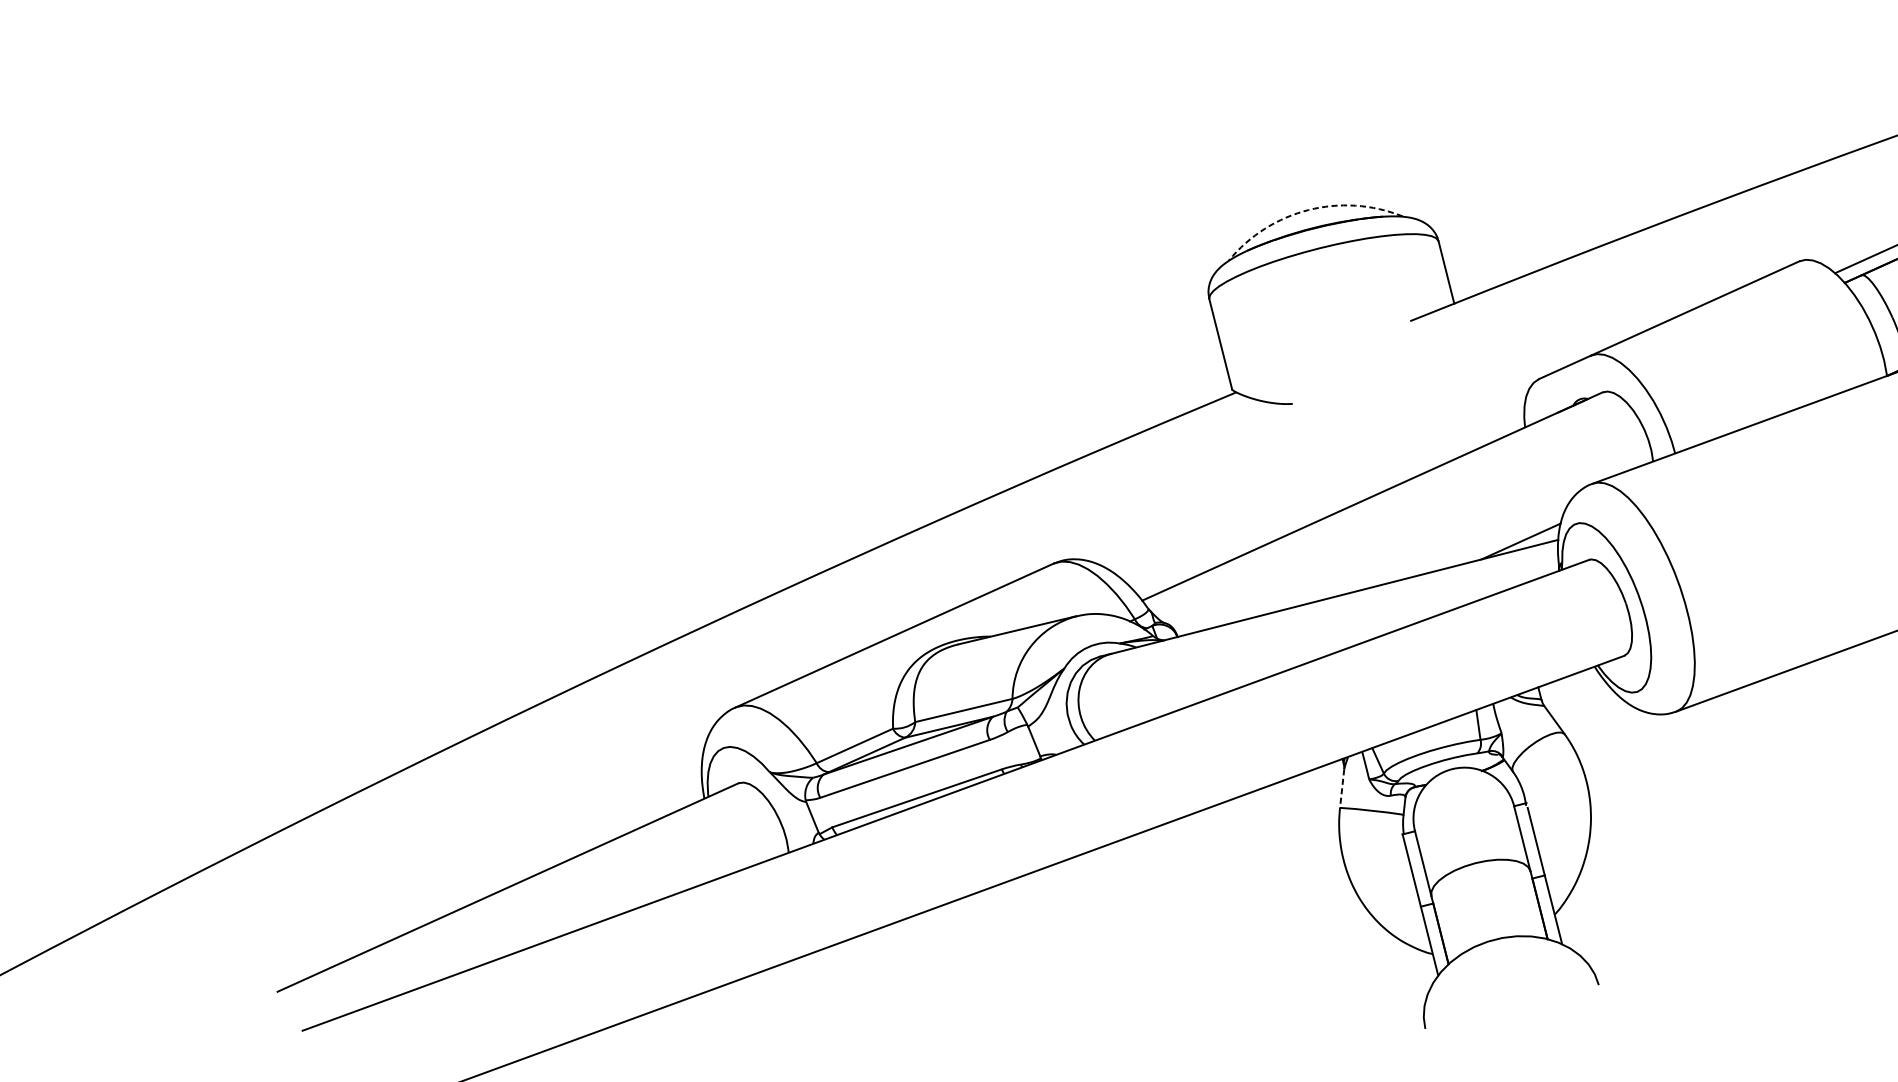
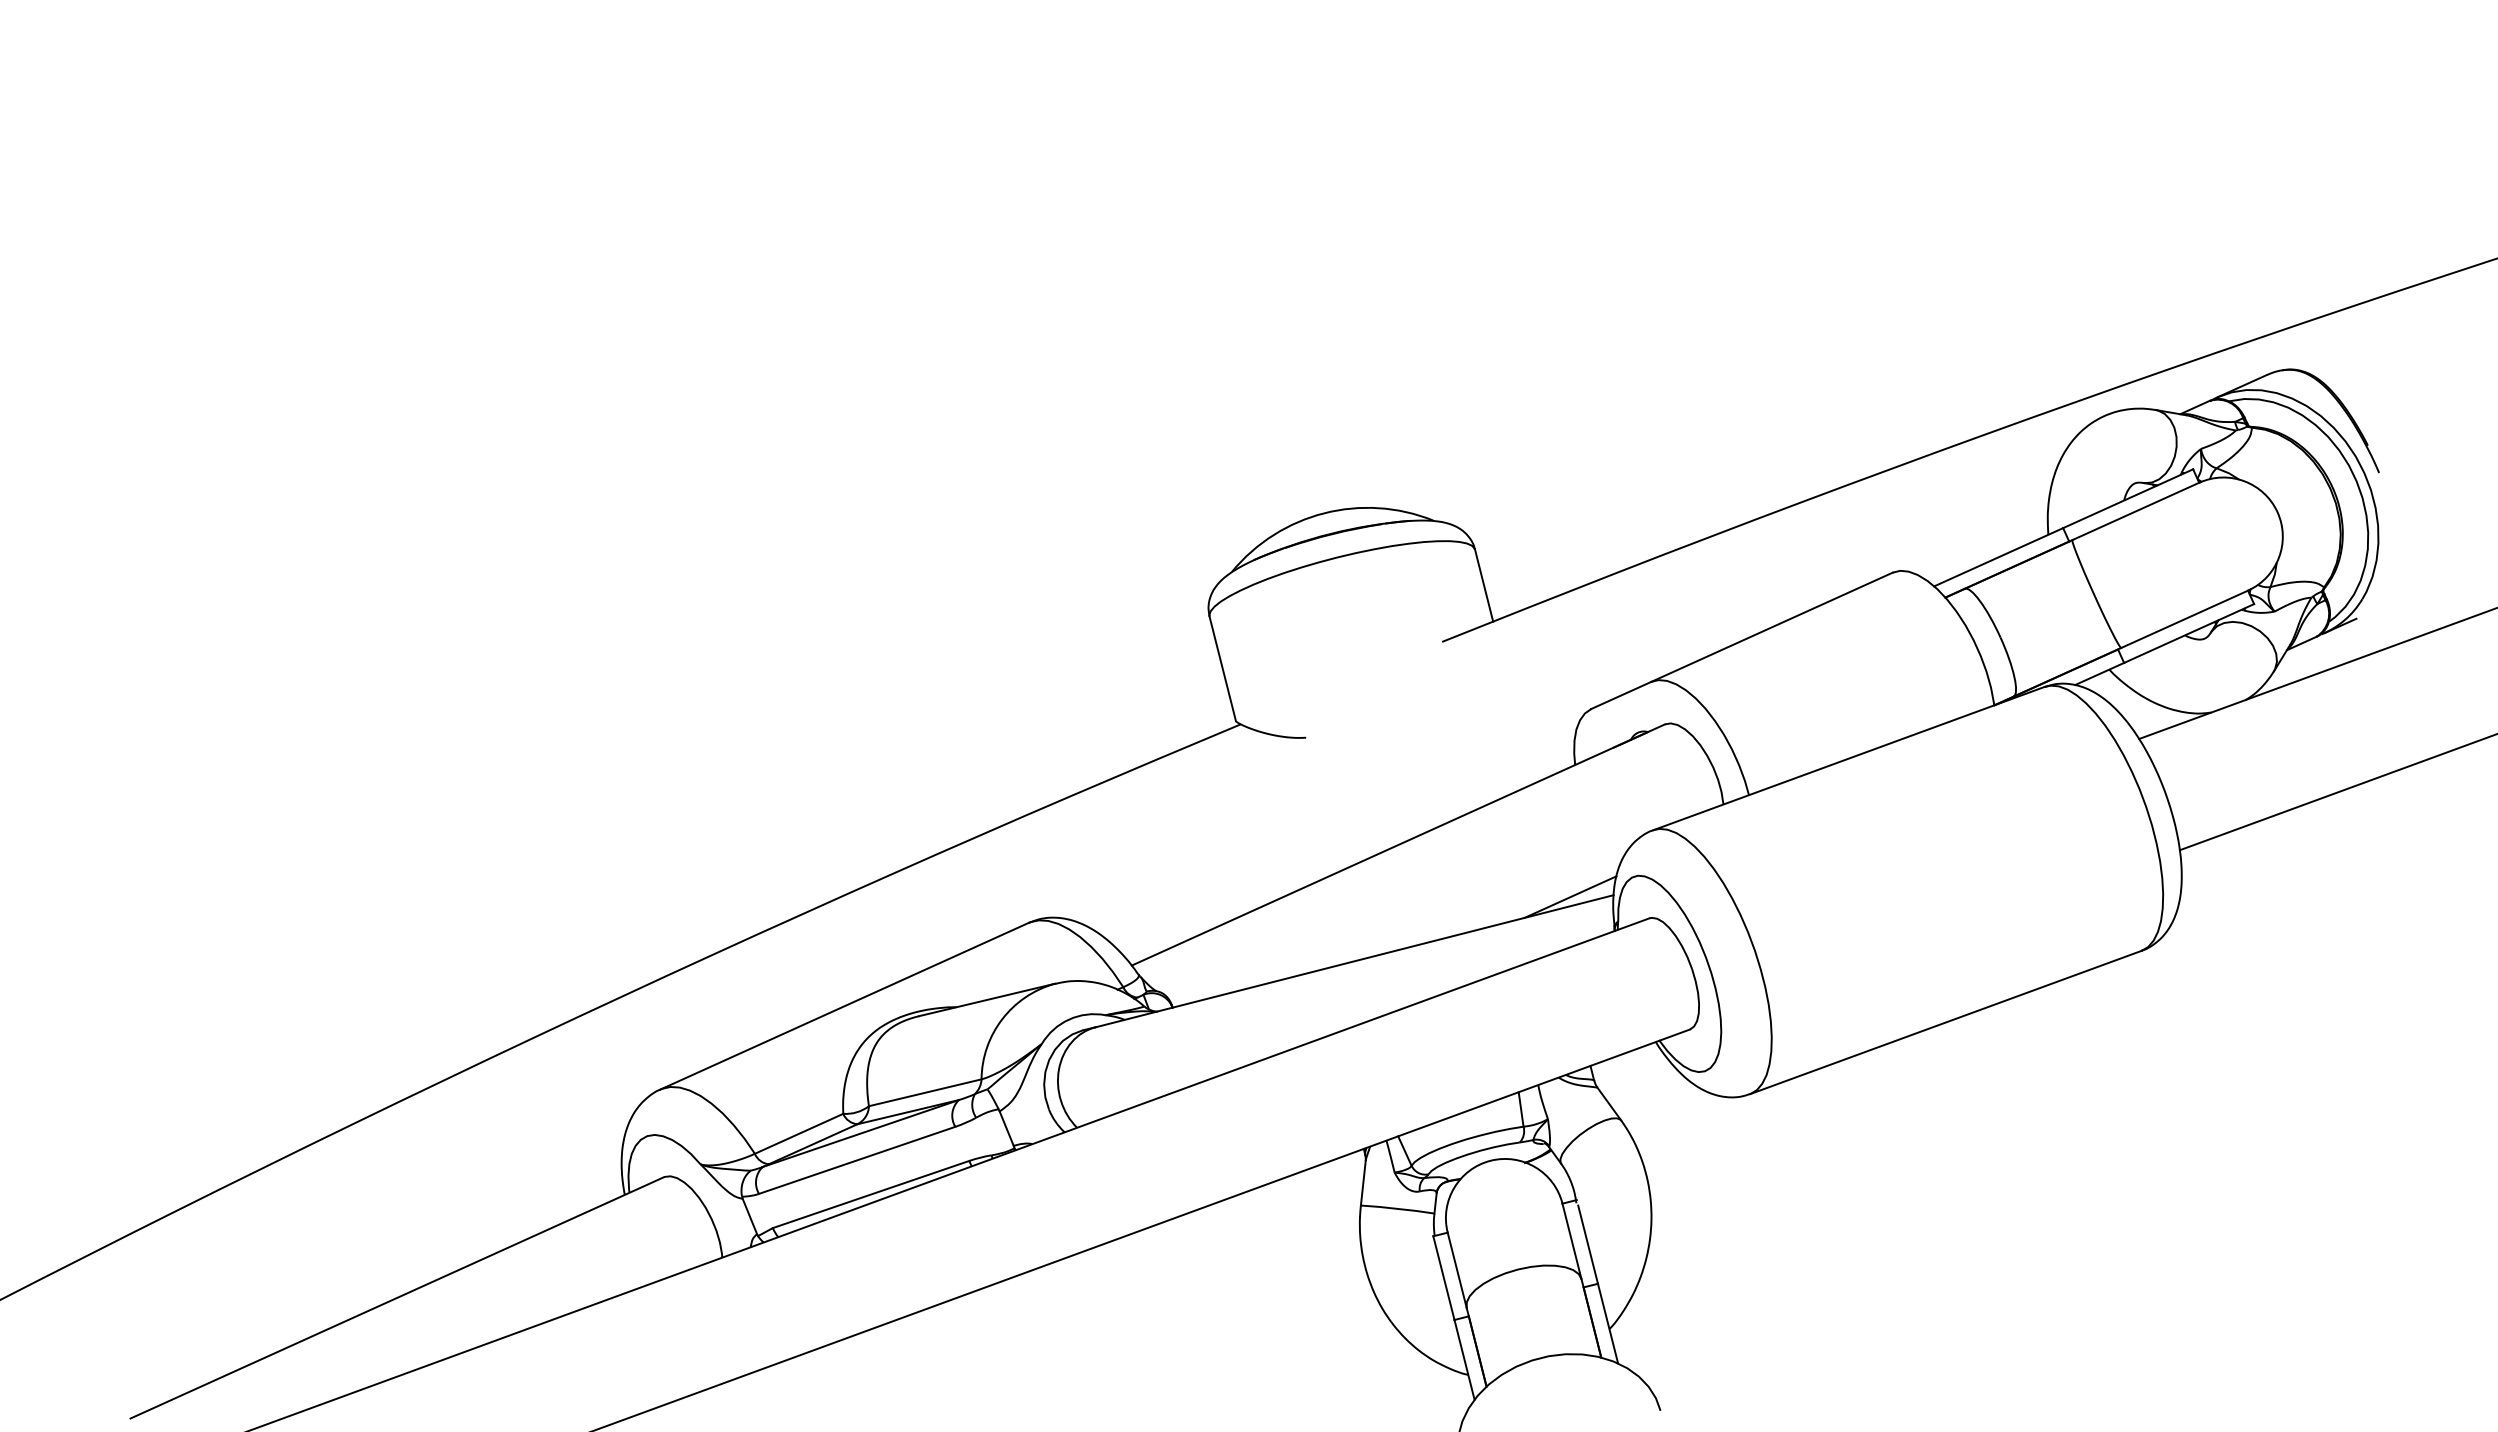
arc: (1308, 210) -> (1324, 513), dashed -> solid
line: (1342, 788) -> (1363, 1183), dashed -> solid

